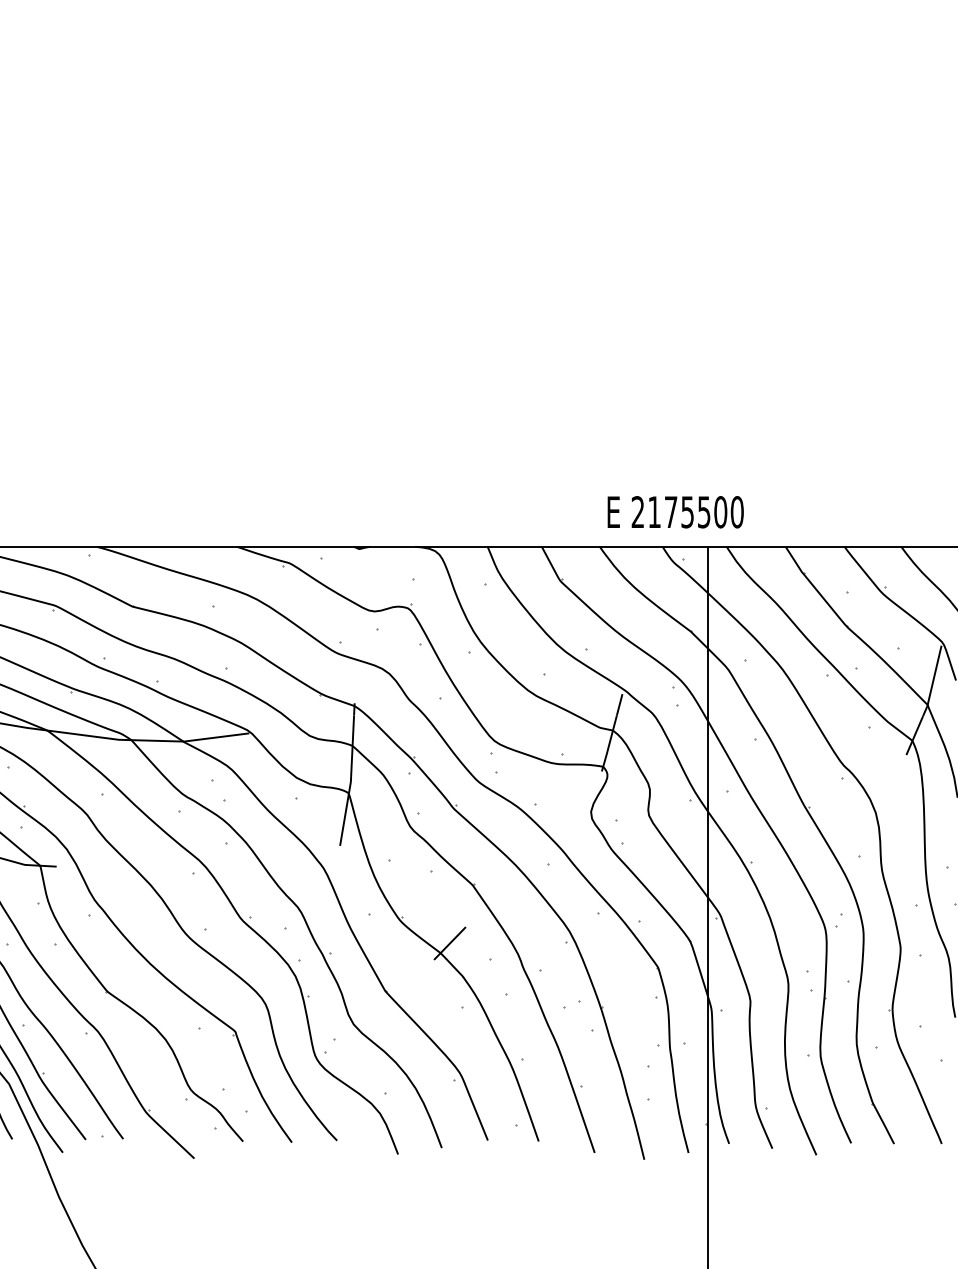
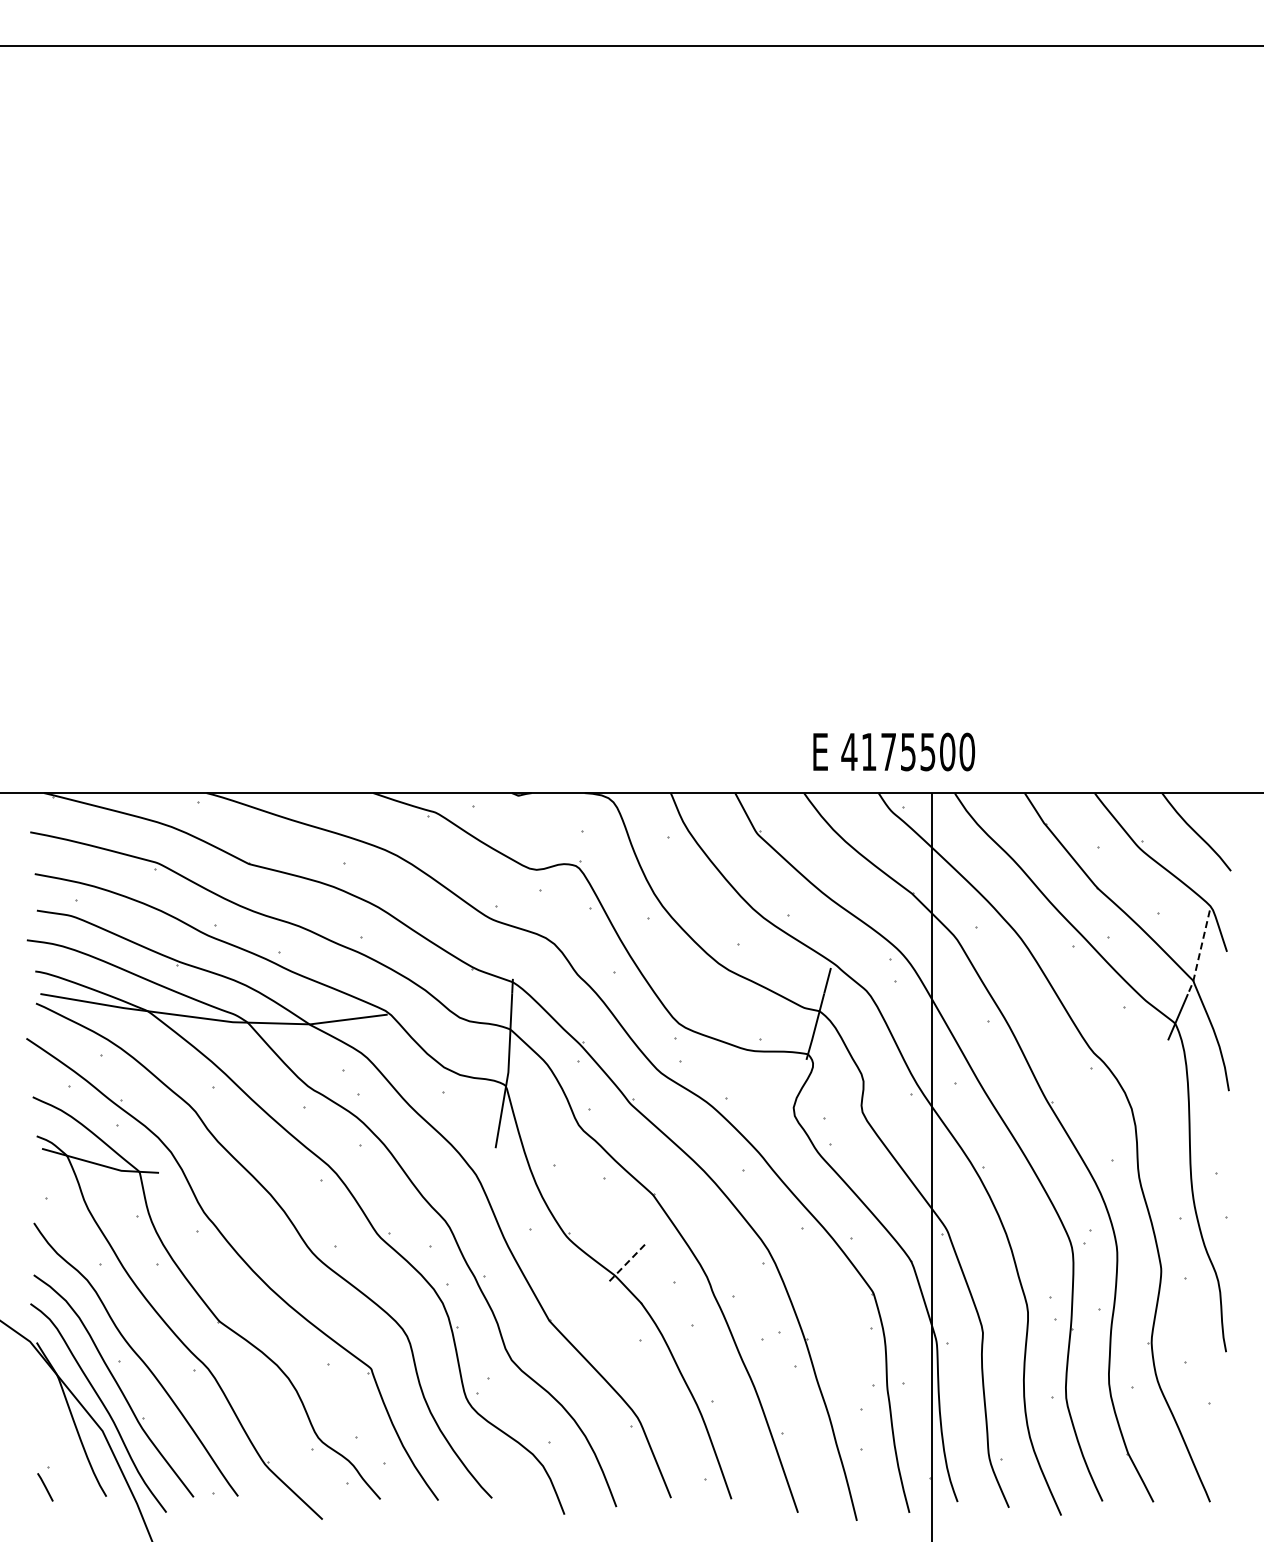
text: (638, 511) -> (849, 751), 2175500 -> 4175500
line: (932, 681) -> (1199, 953), solid -> dashed
line: (449, 943) -> (625, 1264), solid -> dashed

